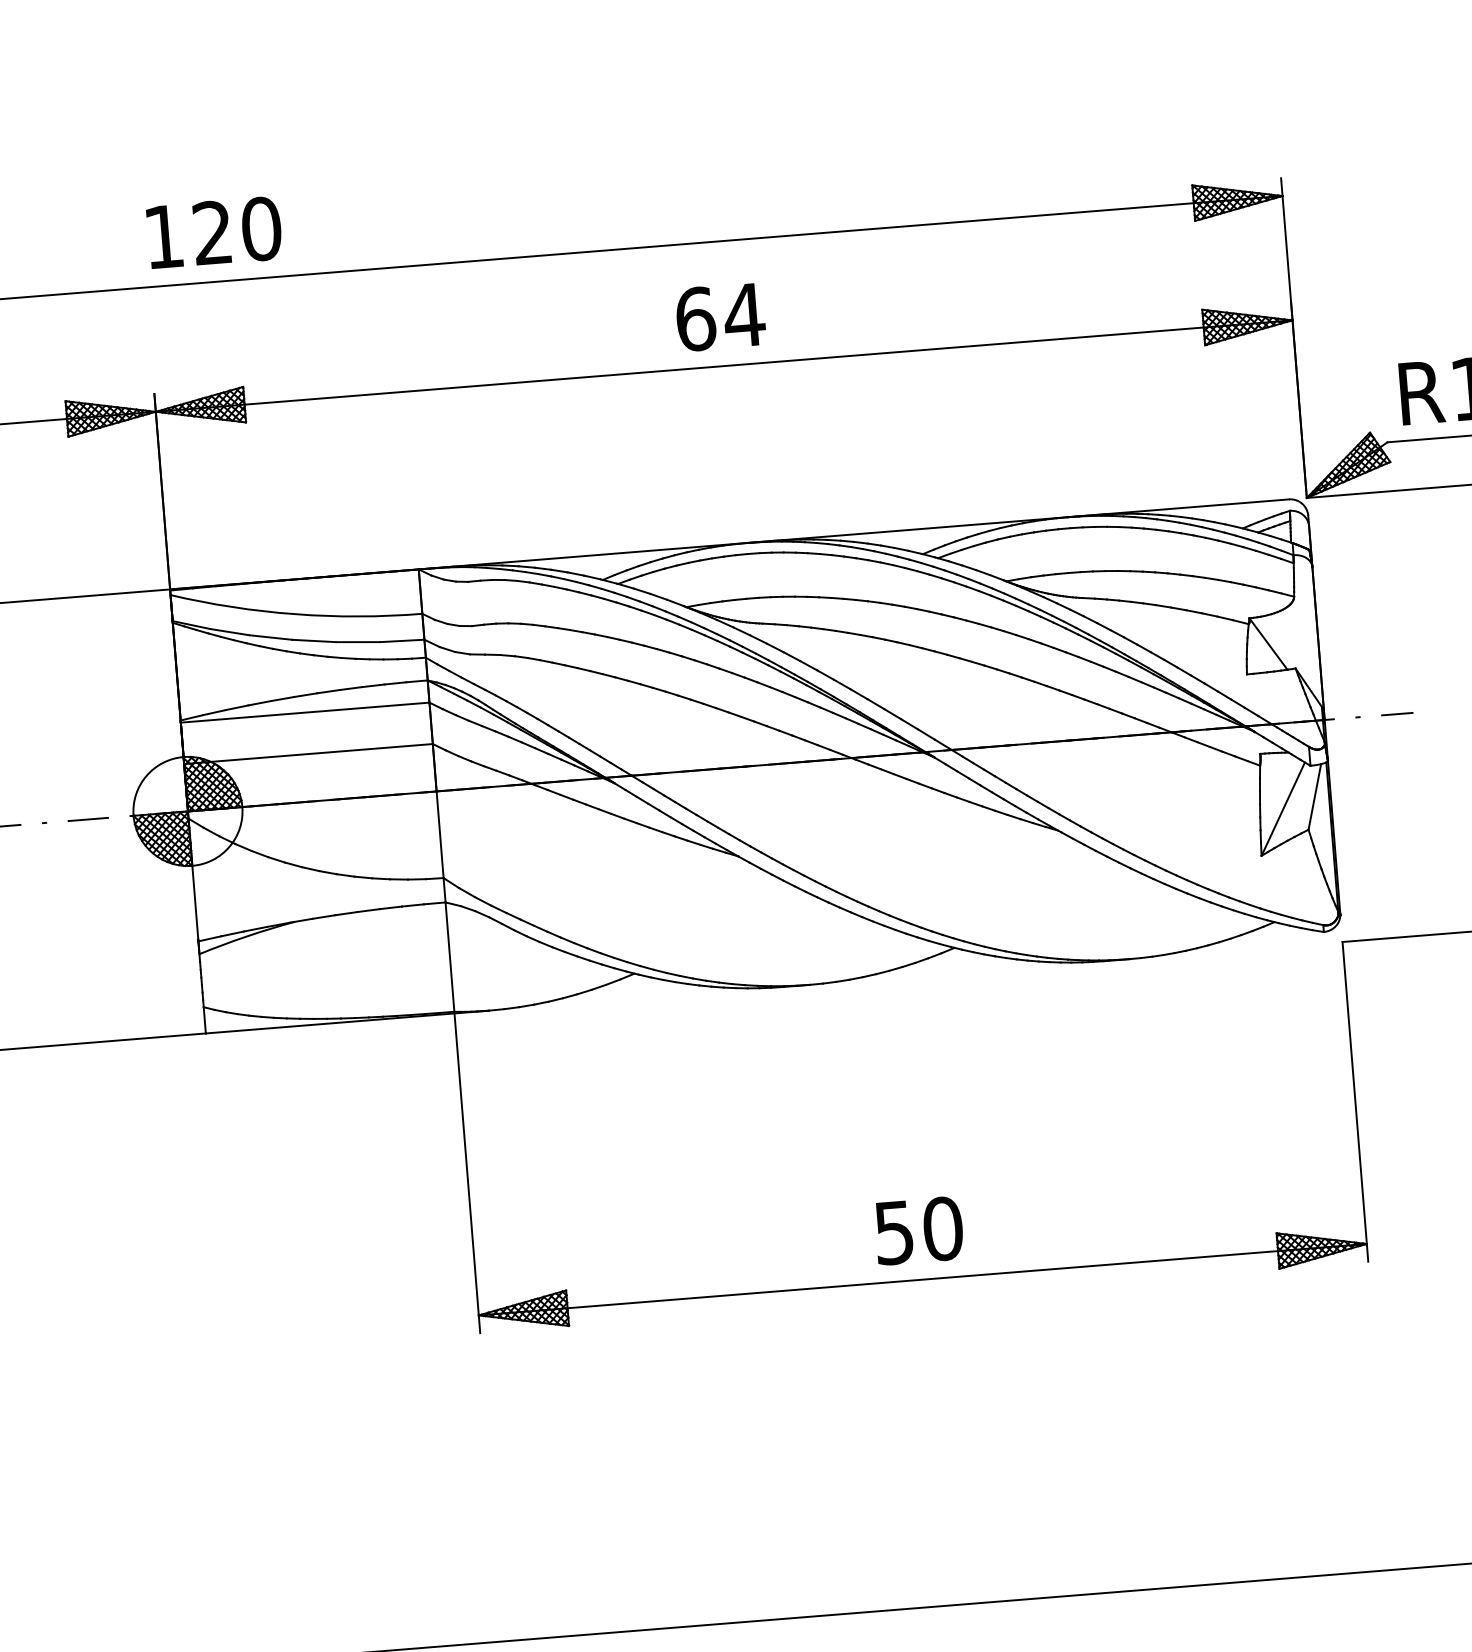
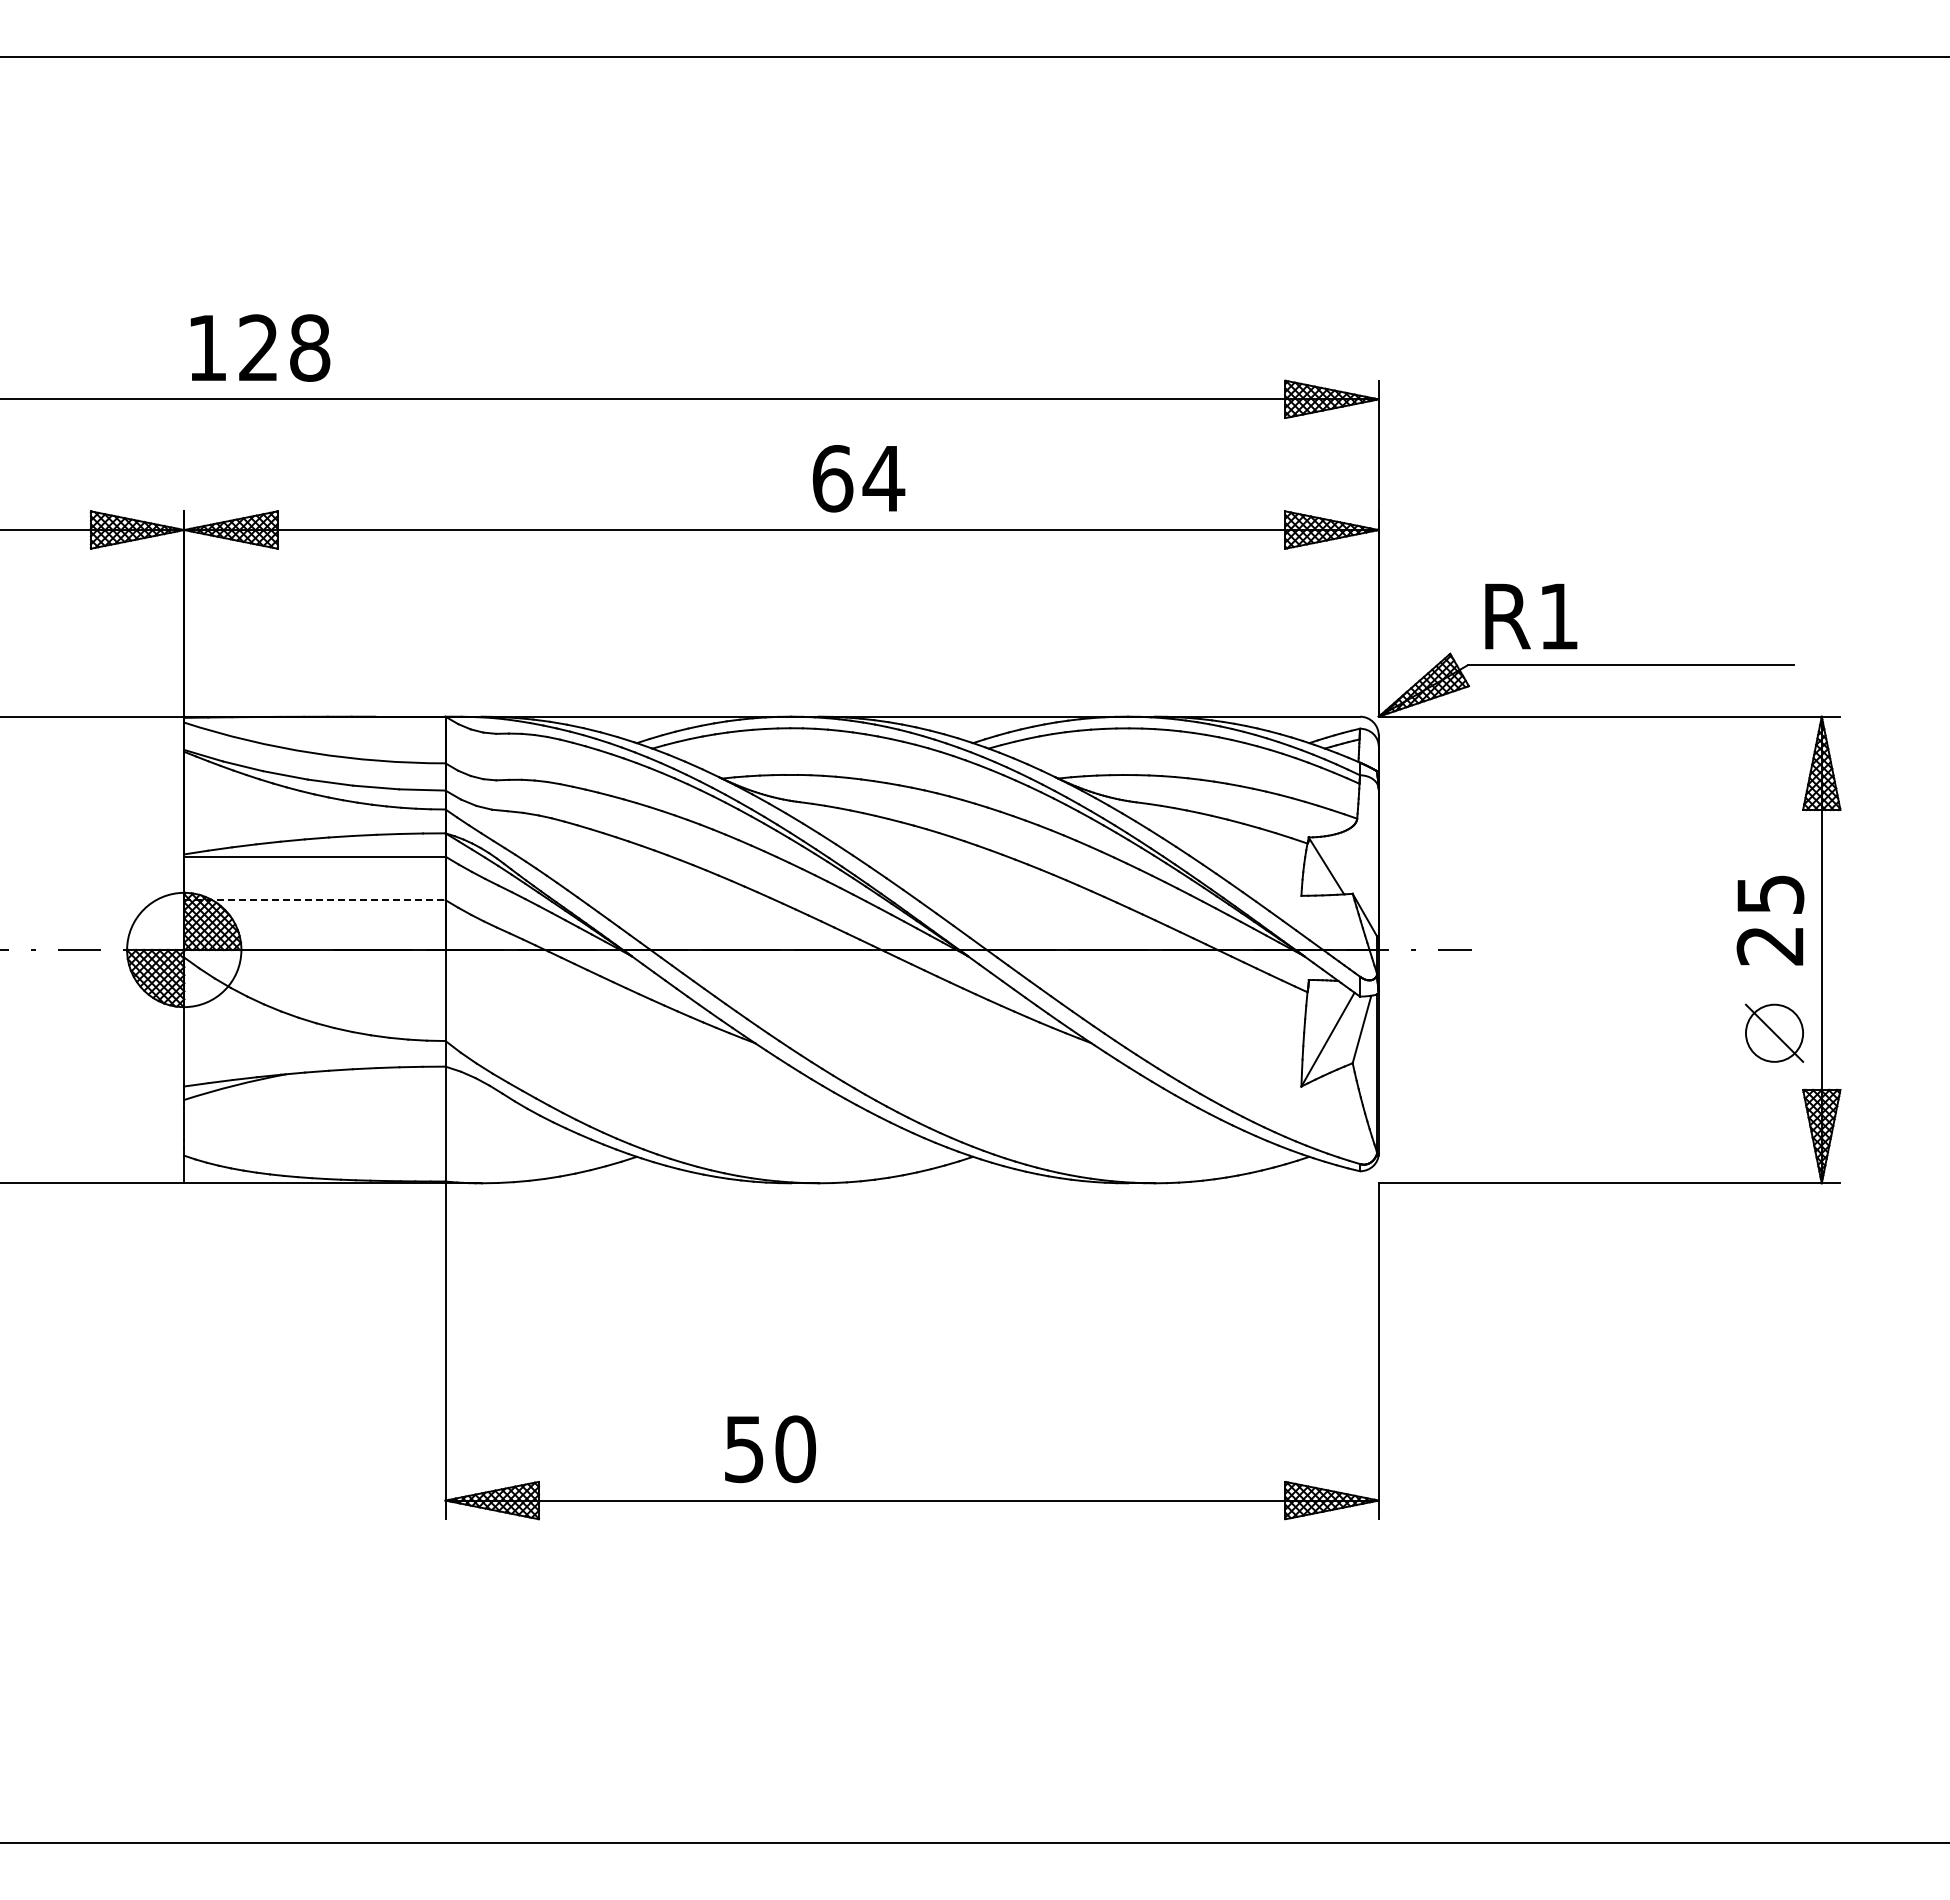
text: (261, 228) -> (310, 347), 120 -> 128
text: (721, 316) -> (859, 478), moved
line: (308, 754) -> (314, 900), solid -> dashed
text: (919, 1231) -> (770, 1449), moved

